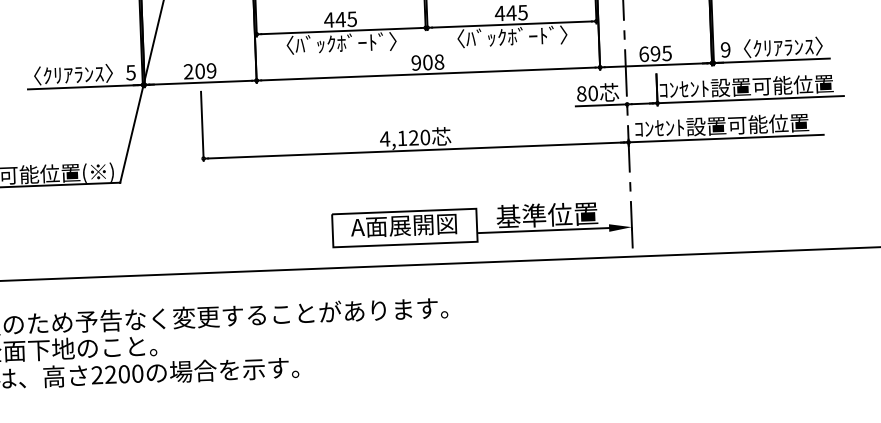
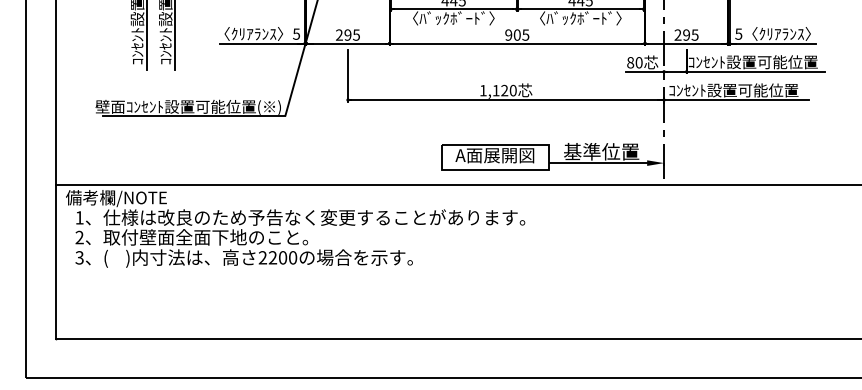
text: (725, 49) -> (738, 33), 9 -> 5
text: (643, 53) -> (677, 34), 695 -> 295
text: (438, 61) -> (525, 34), 908 -> 905
text: (204, 70) -> (351, 34), 209 -> 295
text: (385, 138) -> (483, 90), 4,120 -> 1,120

